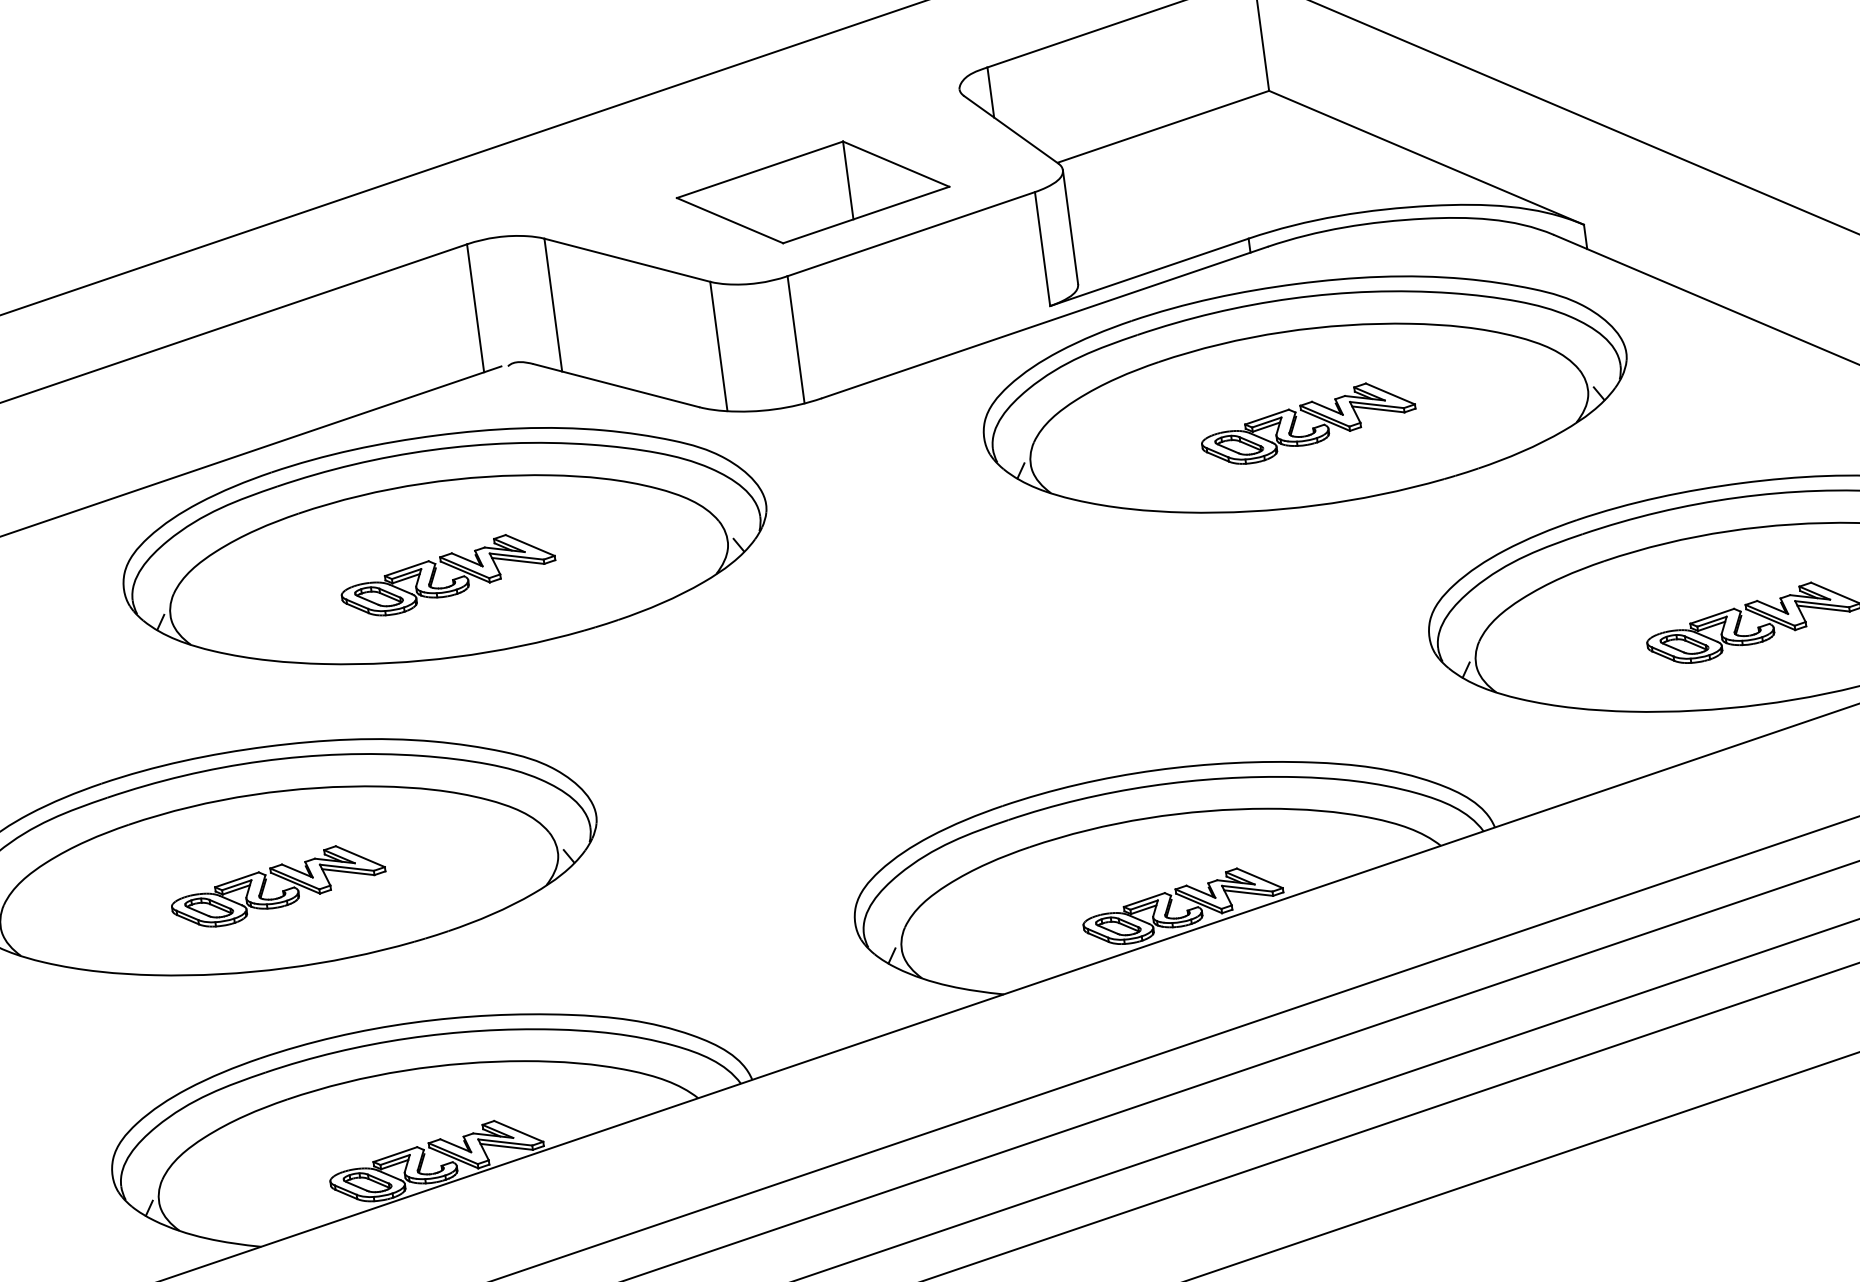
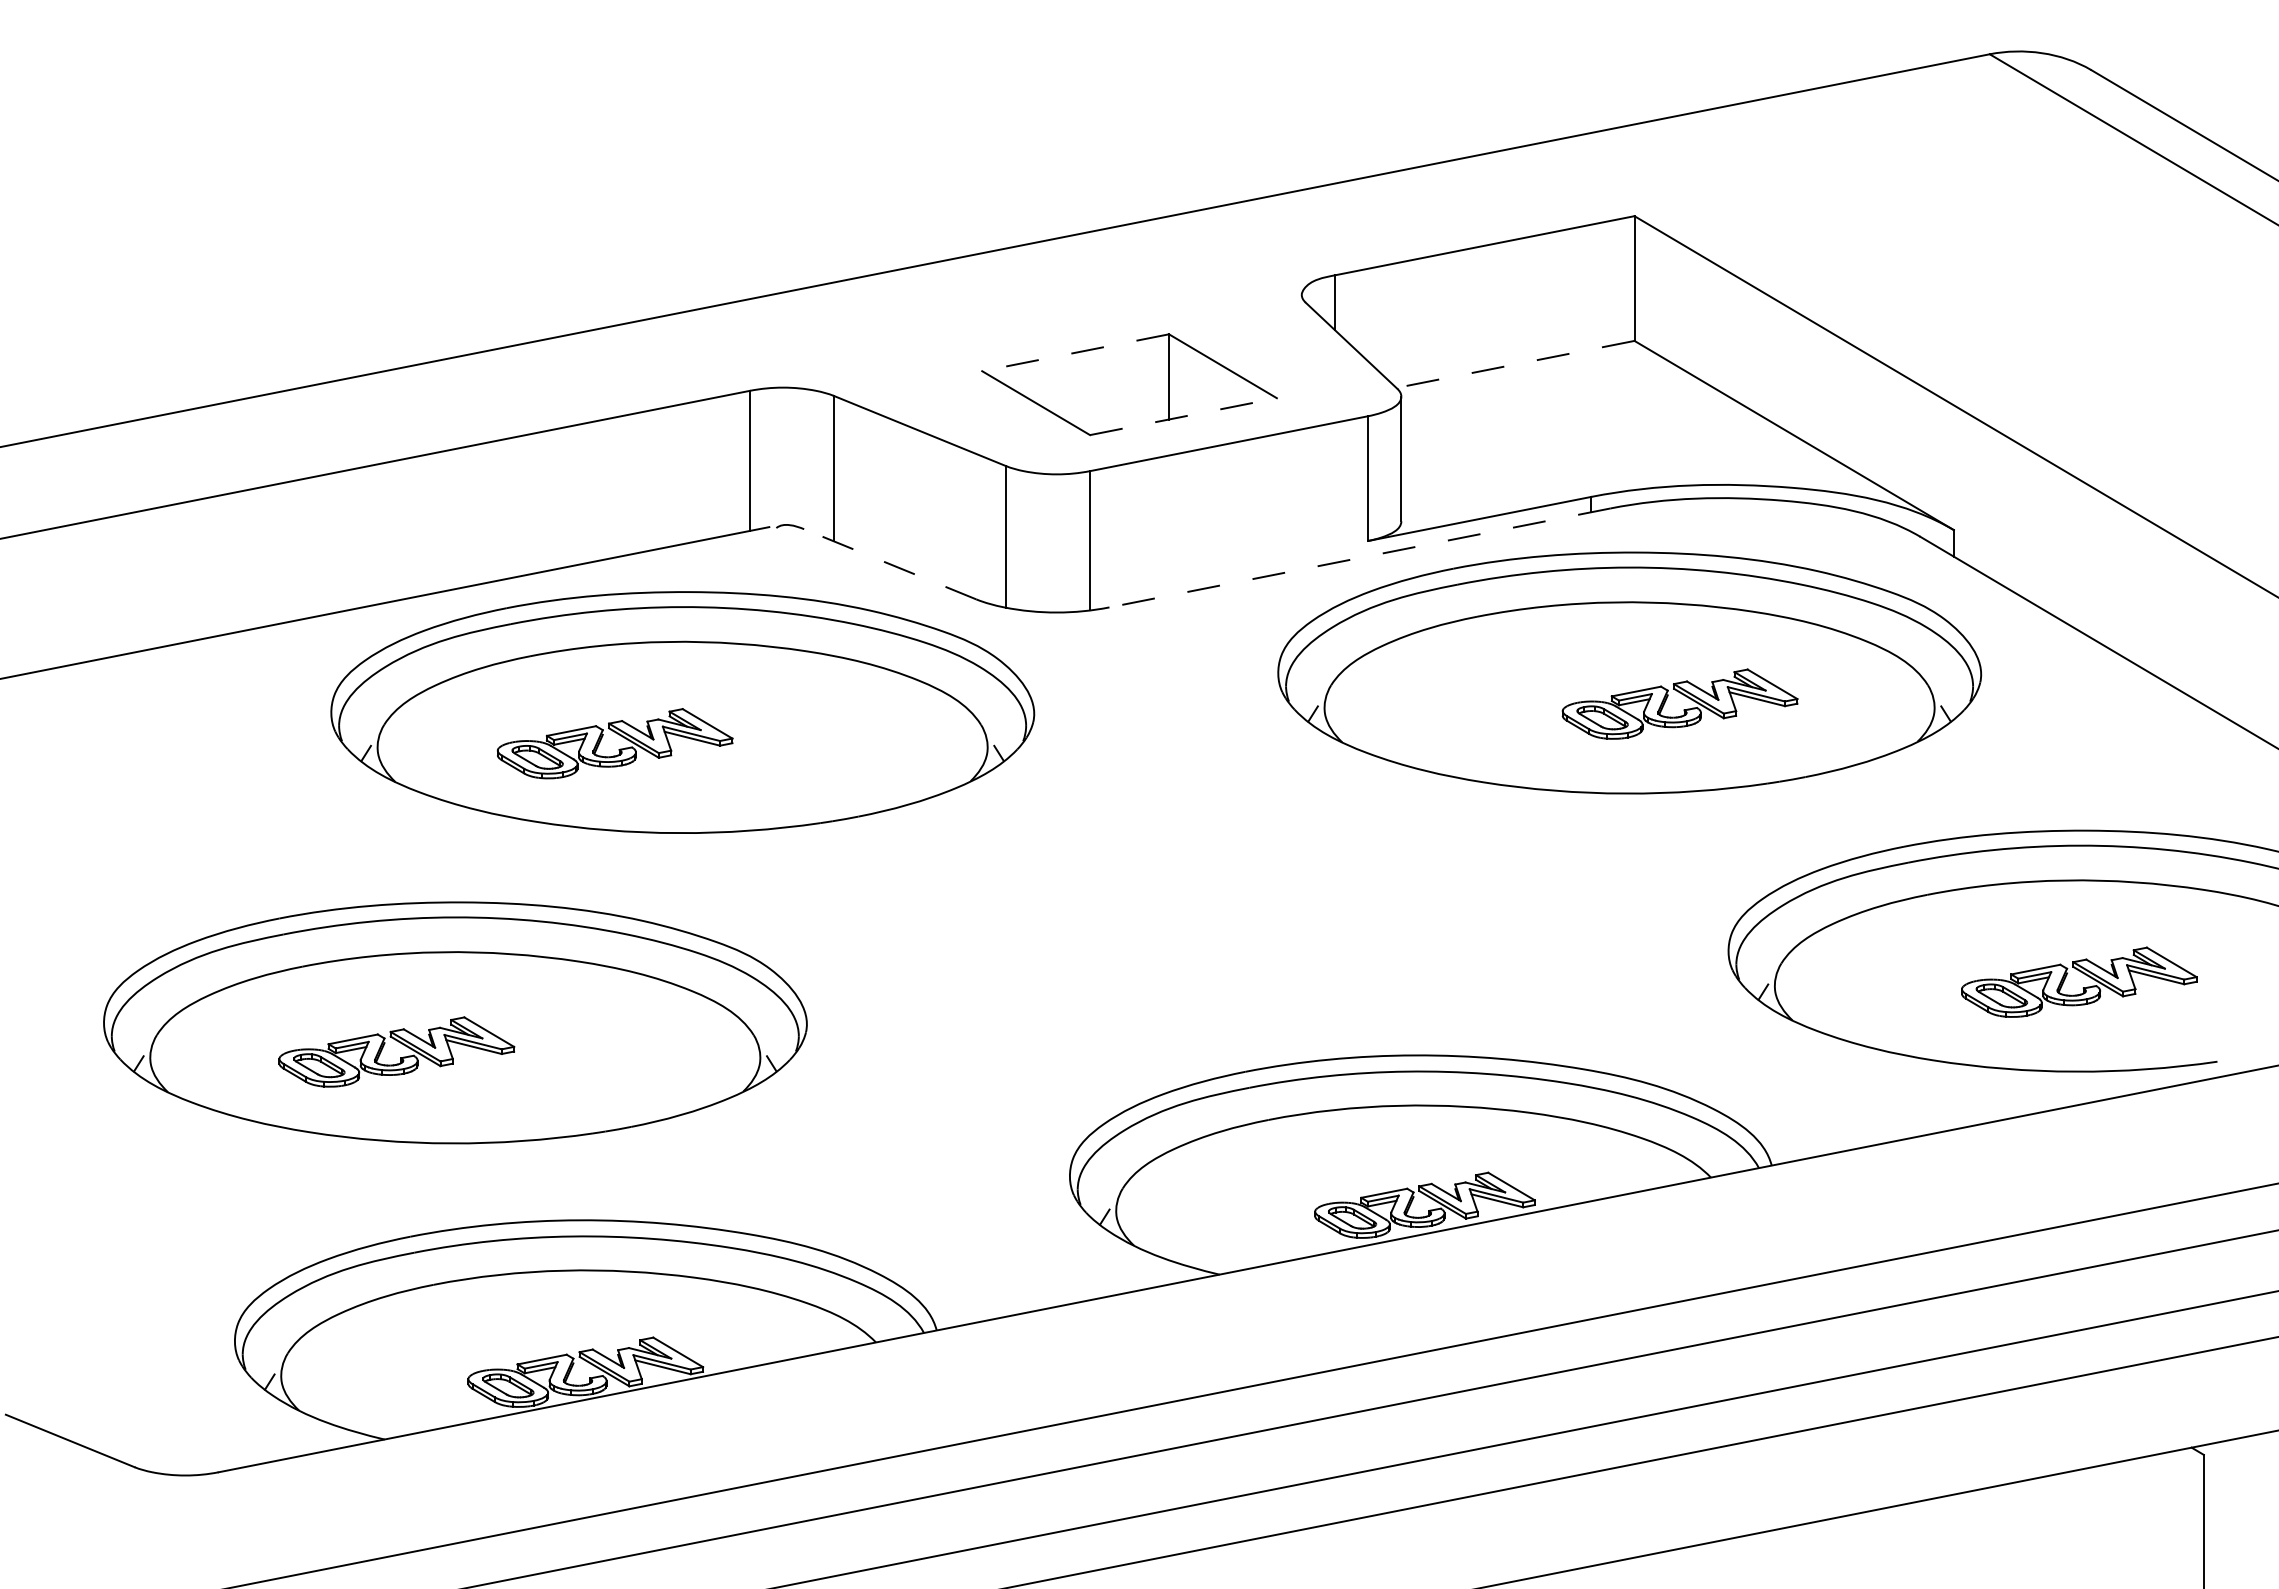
line: (1163, 126) -> (1515, 364), solid -> dashed
line: (759, 169) -> (1075, 352), solid -> dashed
line: (866, 214) -> (1183, 416), solid -> dashed
line: (1044, 323) -> (1359, 558), solid -> dashed
line: (616, 385) -> (890, 564), solid -> dashed
part: (1312, 427) -> (1683, 709), moved
part: (451, 579) -> (618, 749), moved
part: (282, 890) -> (400, 1057), moved

